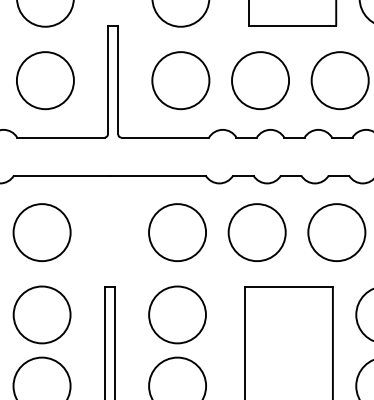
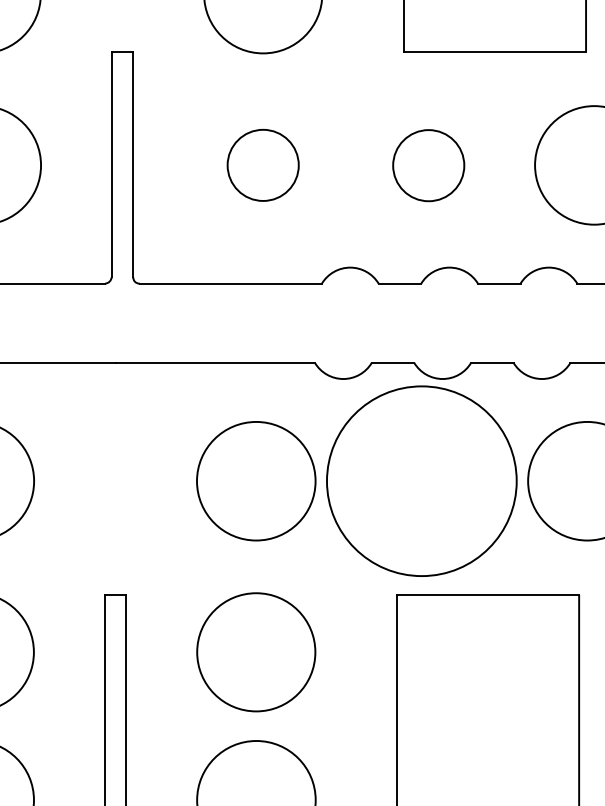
circle: (180, 80) -> (262, 165), size x0.6
circle: (260, 80) -> (428, 165), size x0.6
circle: (256, 232) -> (420, 480), size x1.6

